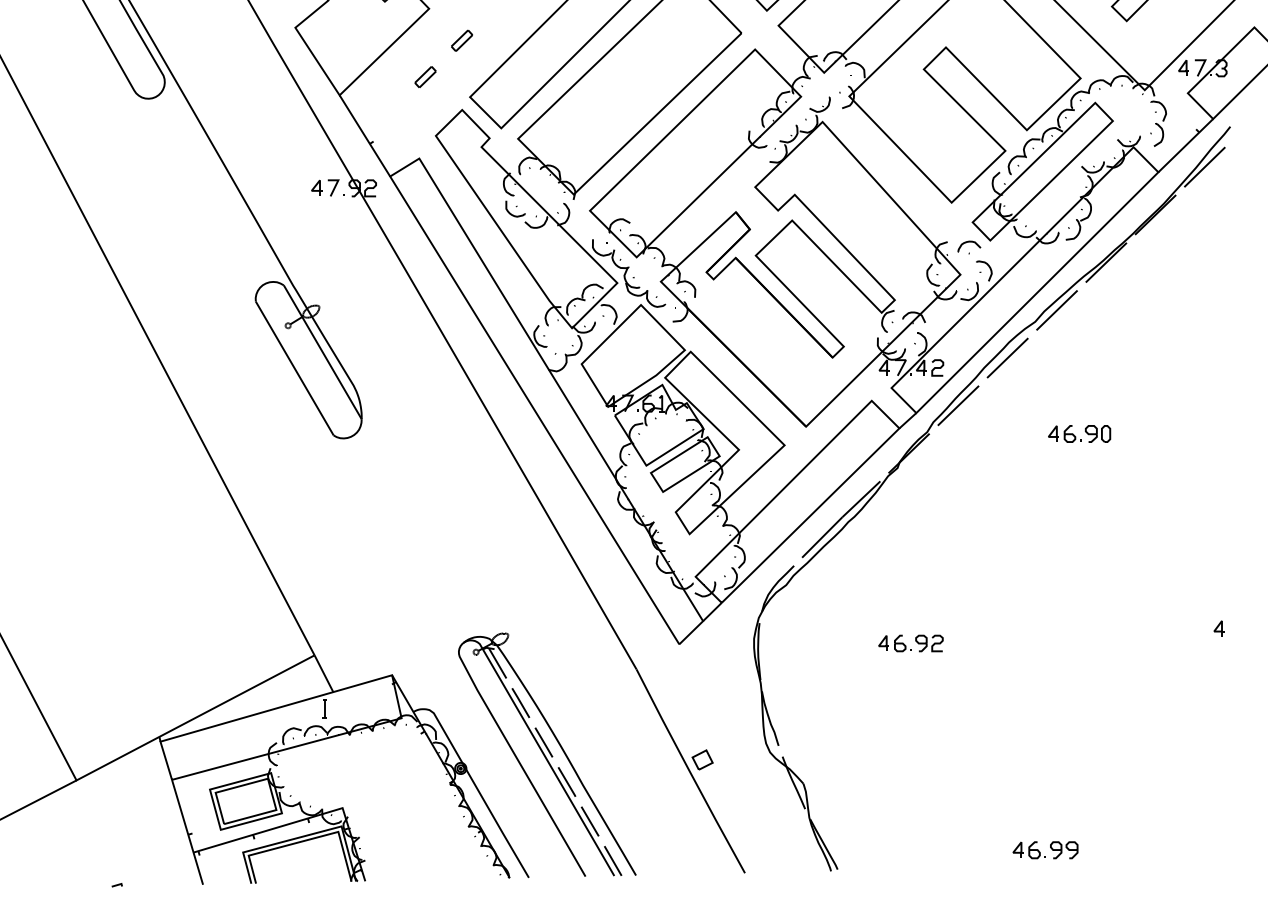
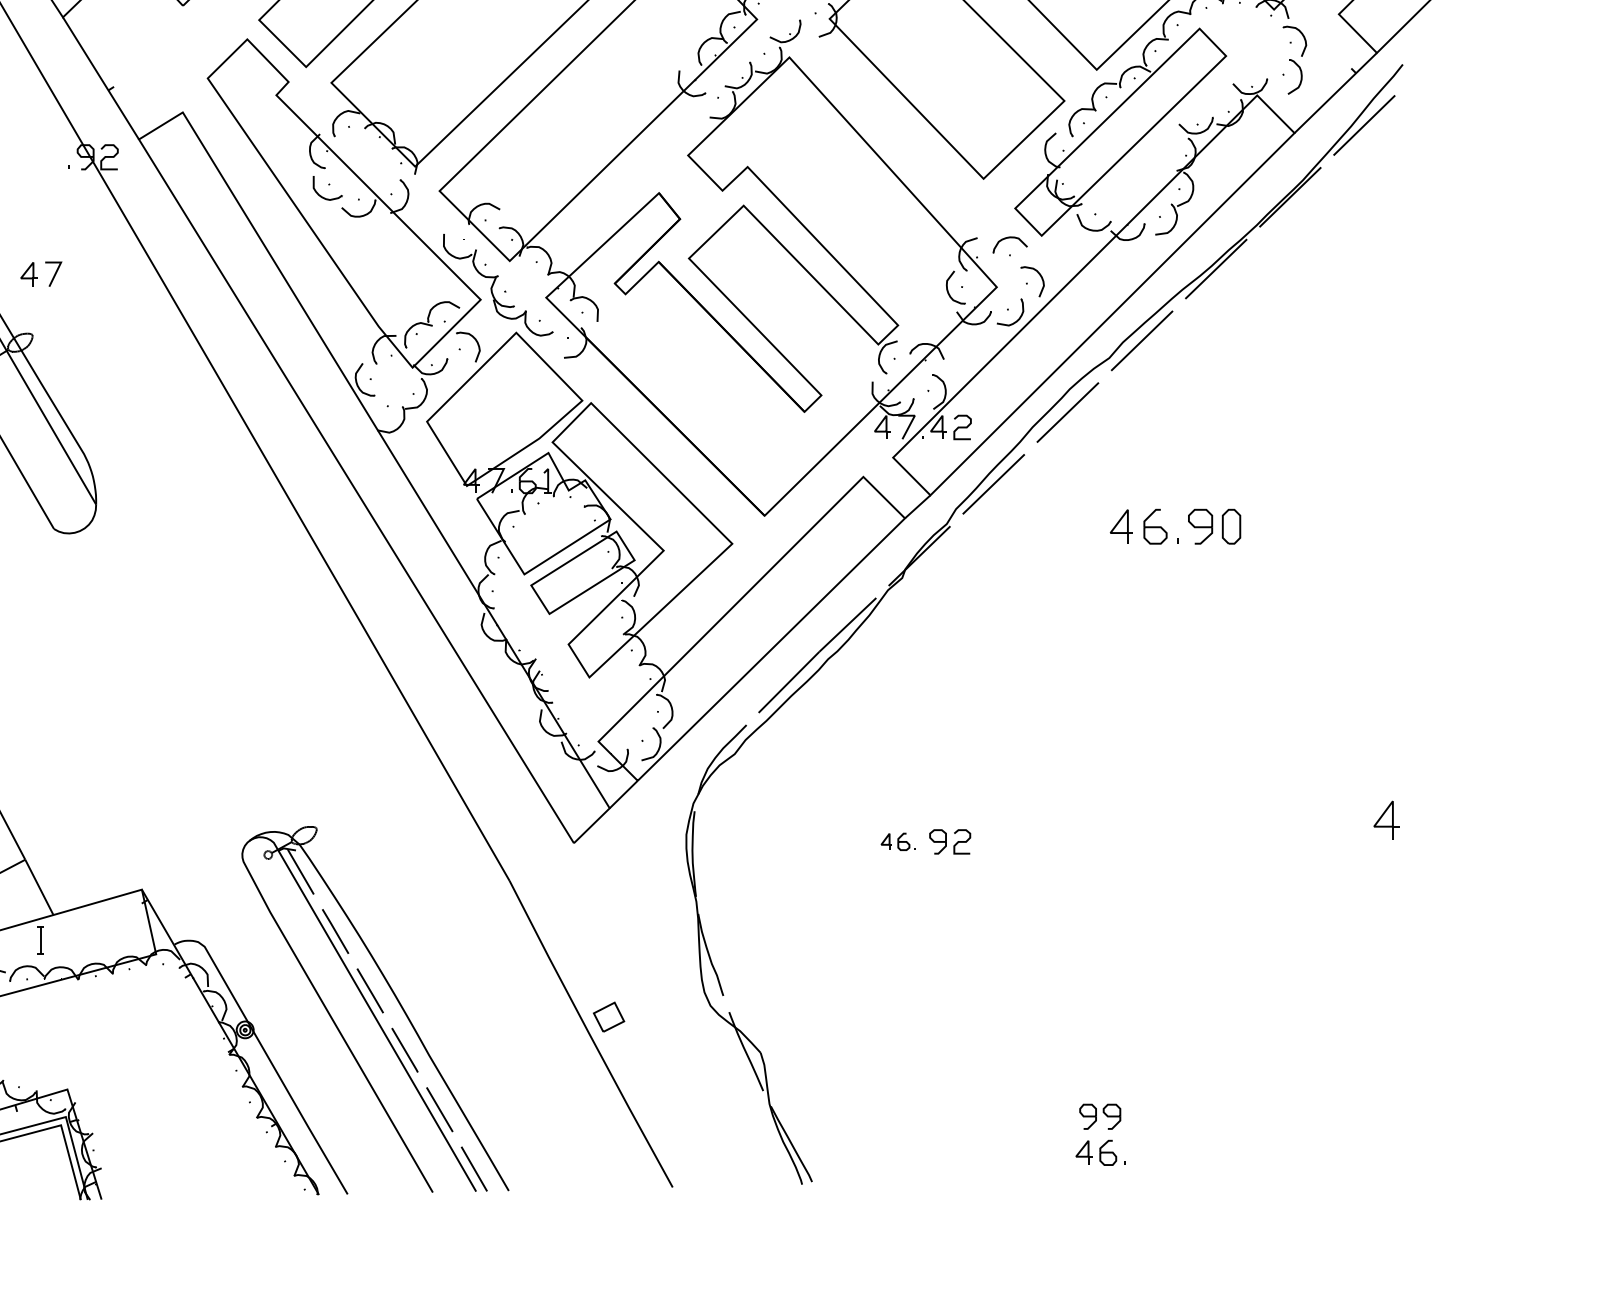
part: (325, 187) -> (41, 273), moved
part: (1079, 433) -> (1175, 526), size x1.4
part: (1218, 628) -> (1384, 819), size x1.6
part: (894, 643) -> (897, 841), size x0.7
part: (1064, 850) -> (1100, 1117), moved

